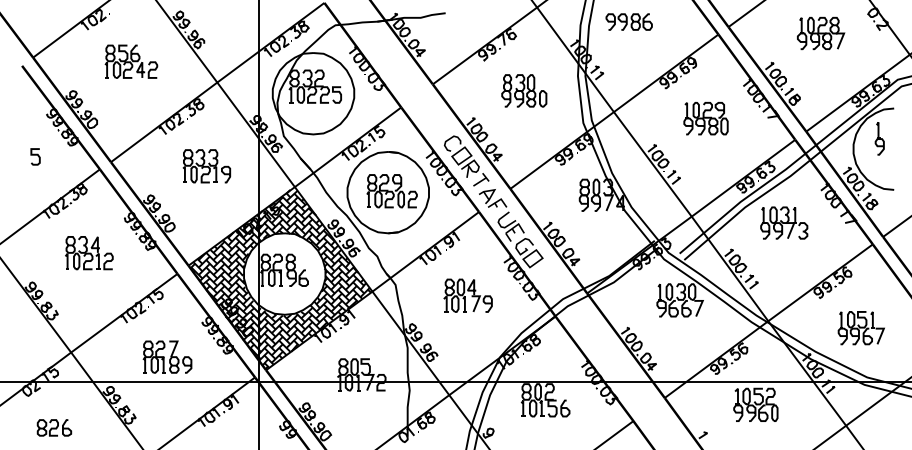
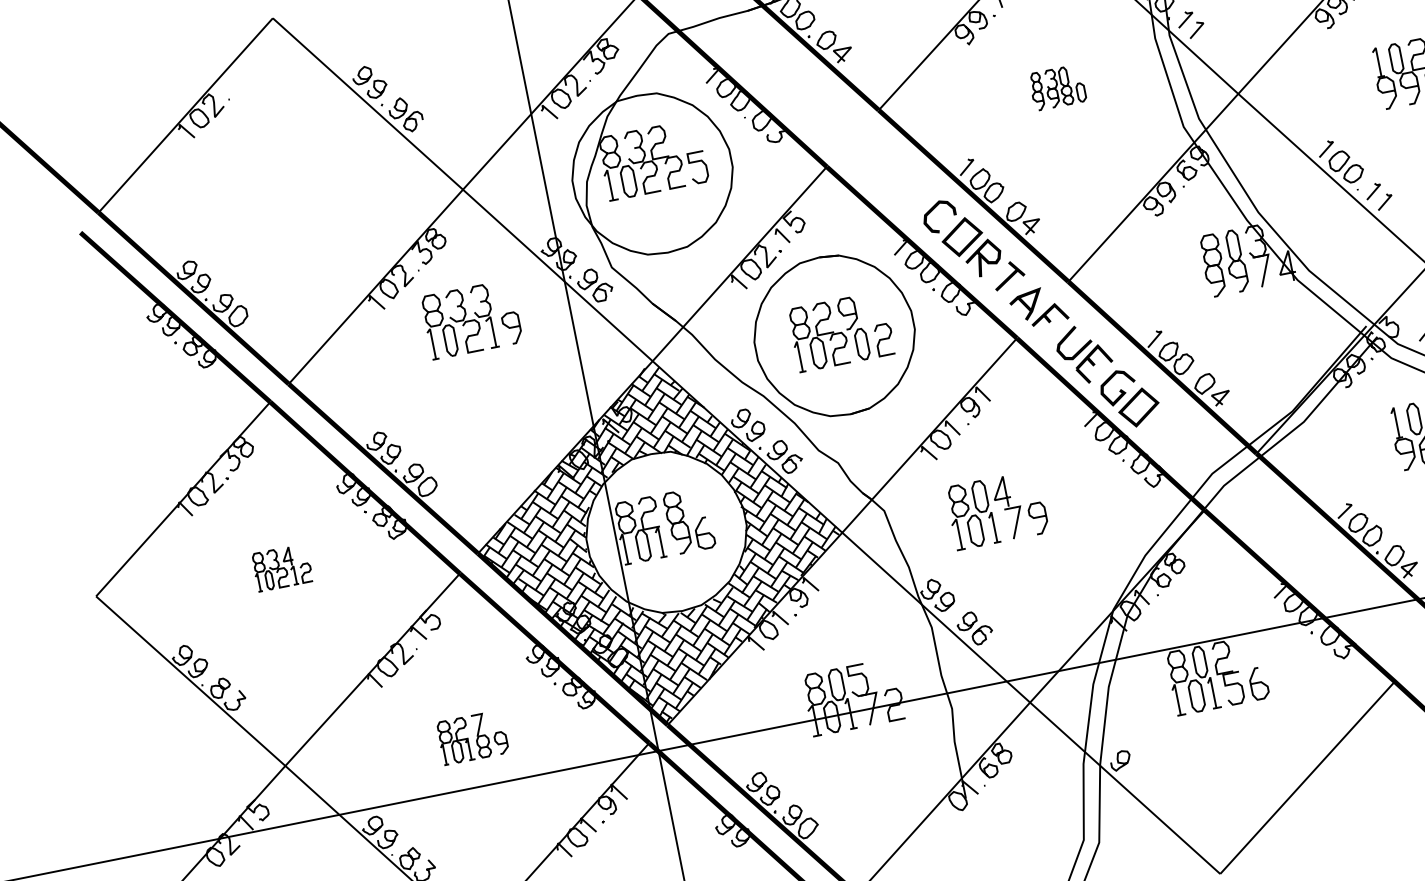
part: (131, 61) -> (289, 182), removed
part: (524, 90) -> (1057, 86), size x0.6
curve: (35, 155) -> (140, 400), removed
part: (206, 166) -> (471, 320), moved
part: (89, 253) -> (282, 568), size x0.6
part: (467, 295) -> (996, 509), moved
part: (167, 356) -> (472, 736), size x0.7

